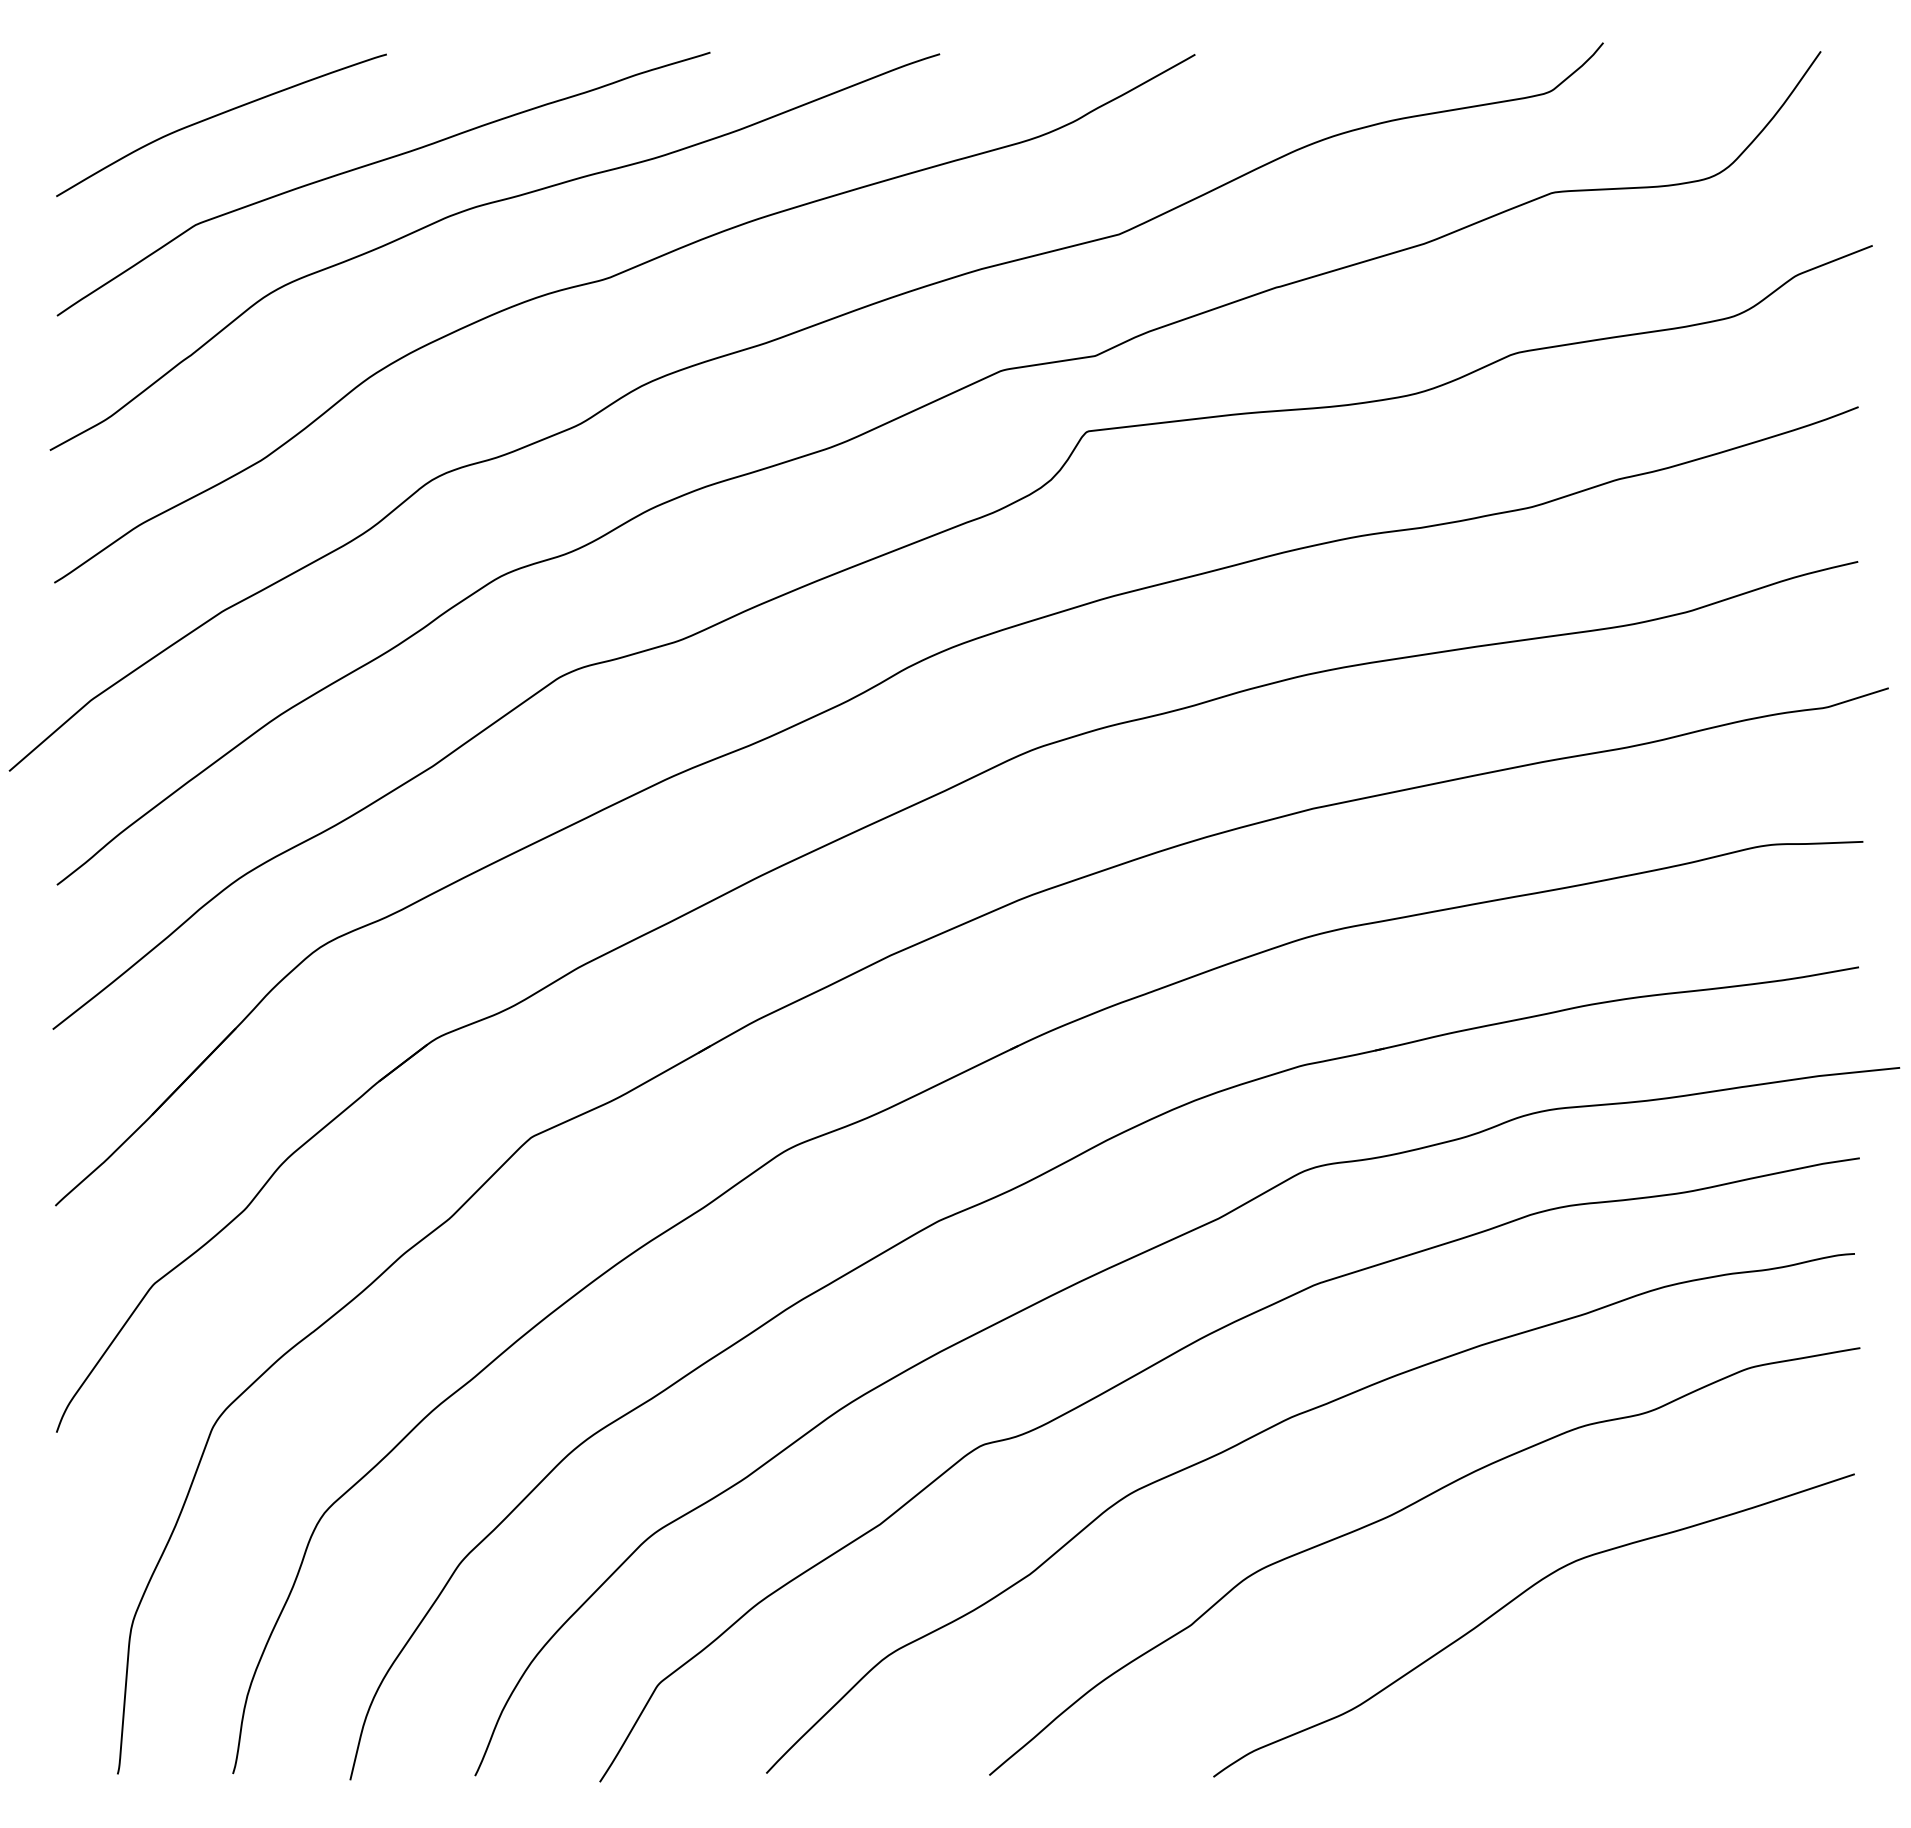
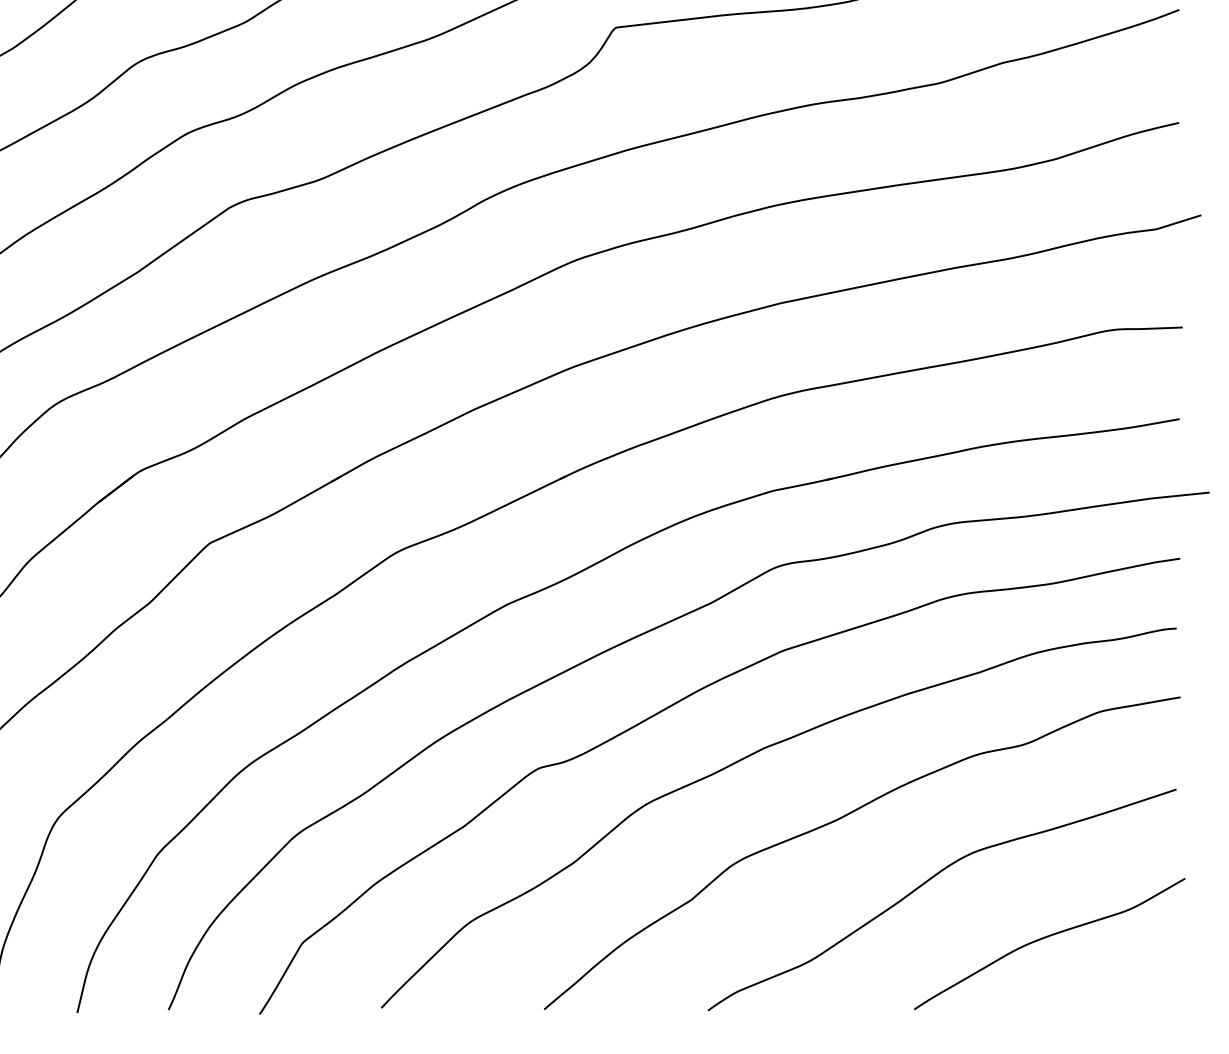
curve: (1676, 1677) -> (1046, 938), added

